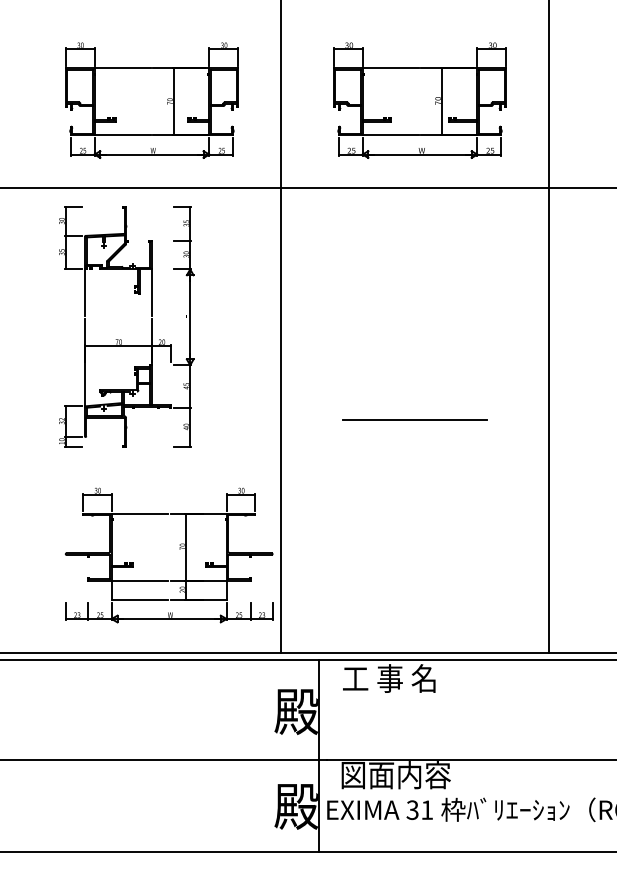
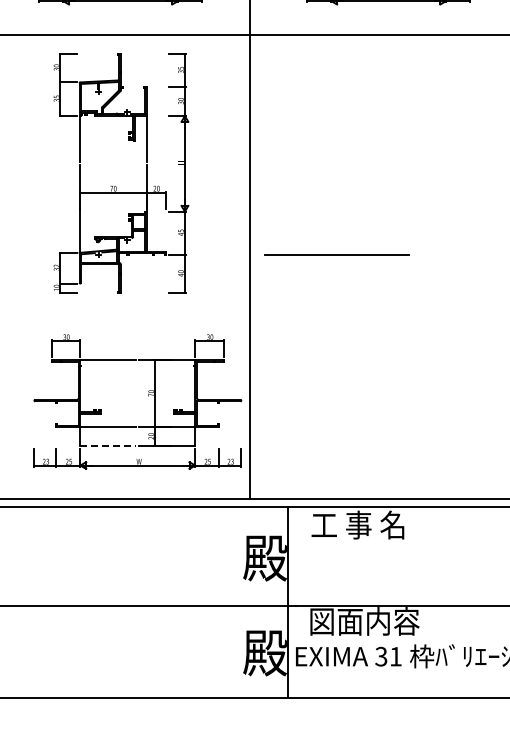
part: (121, 339) -> (116, 186), moved
line: (414, 419) -> (336, 254), moved
line: (139, 599) -> (108, 446), solid -> dashed

